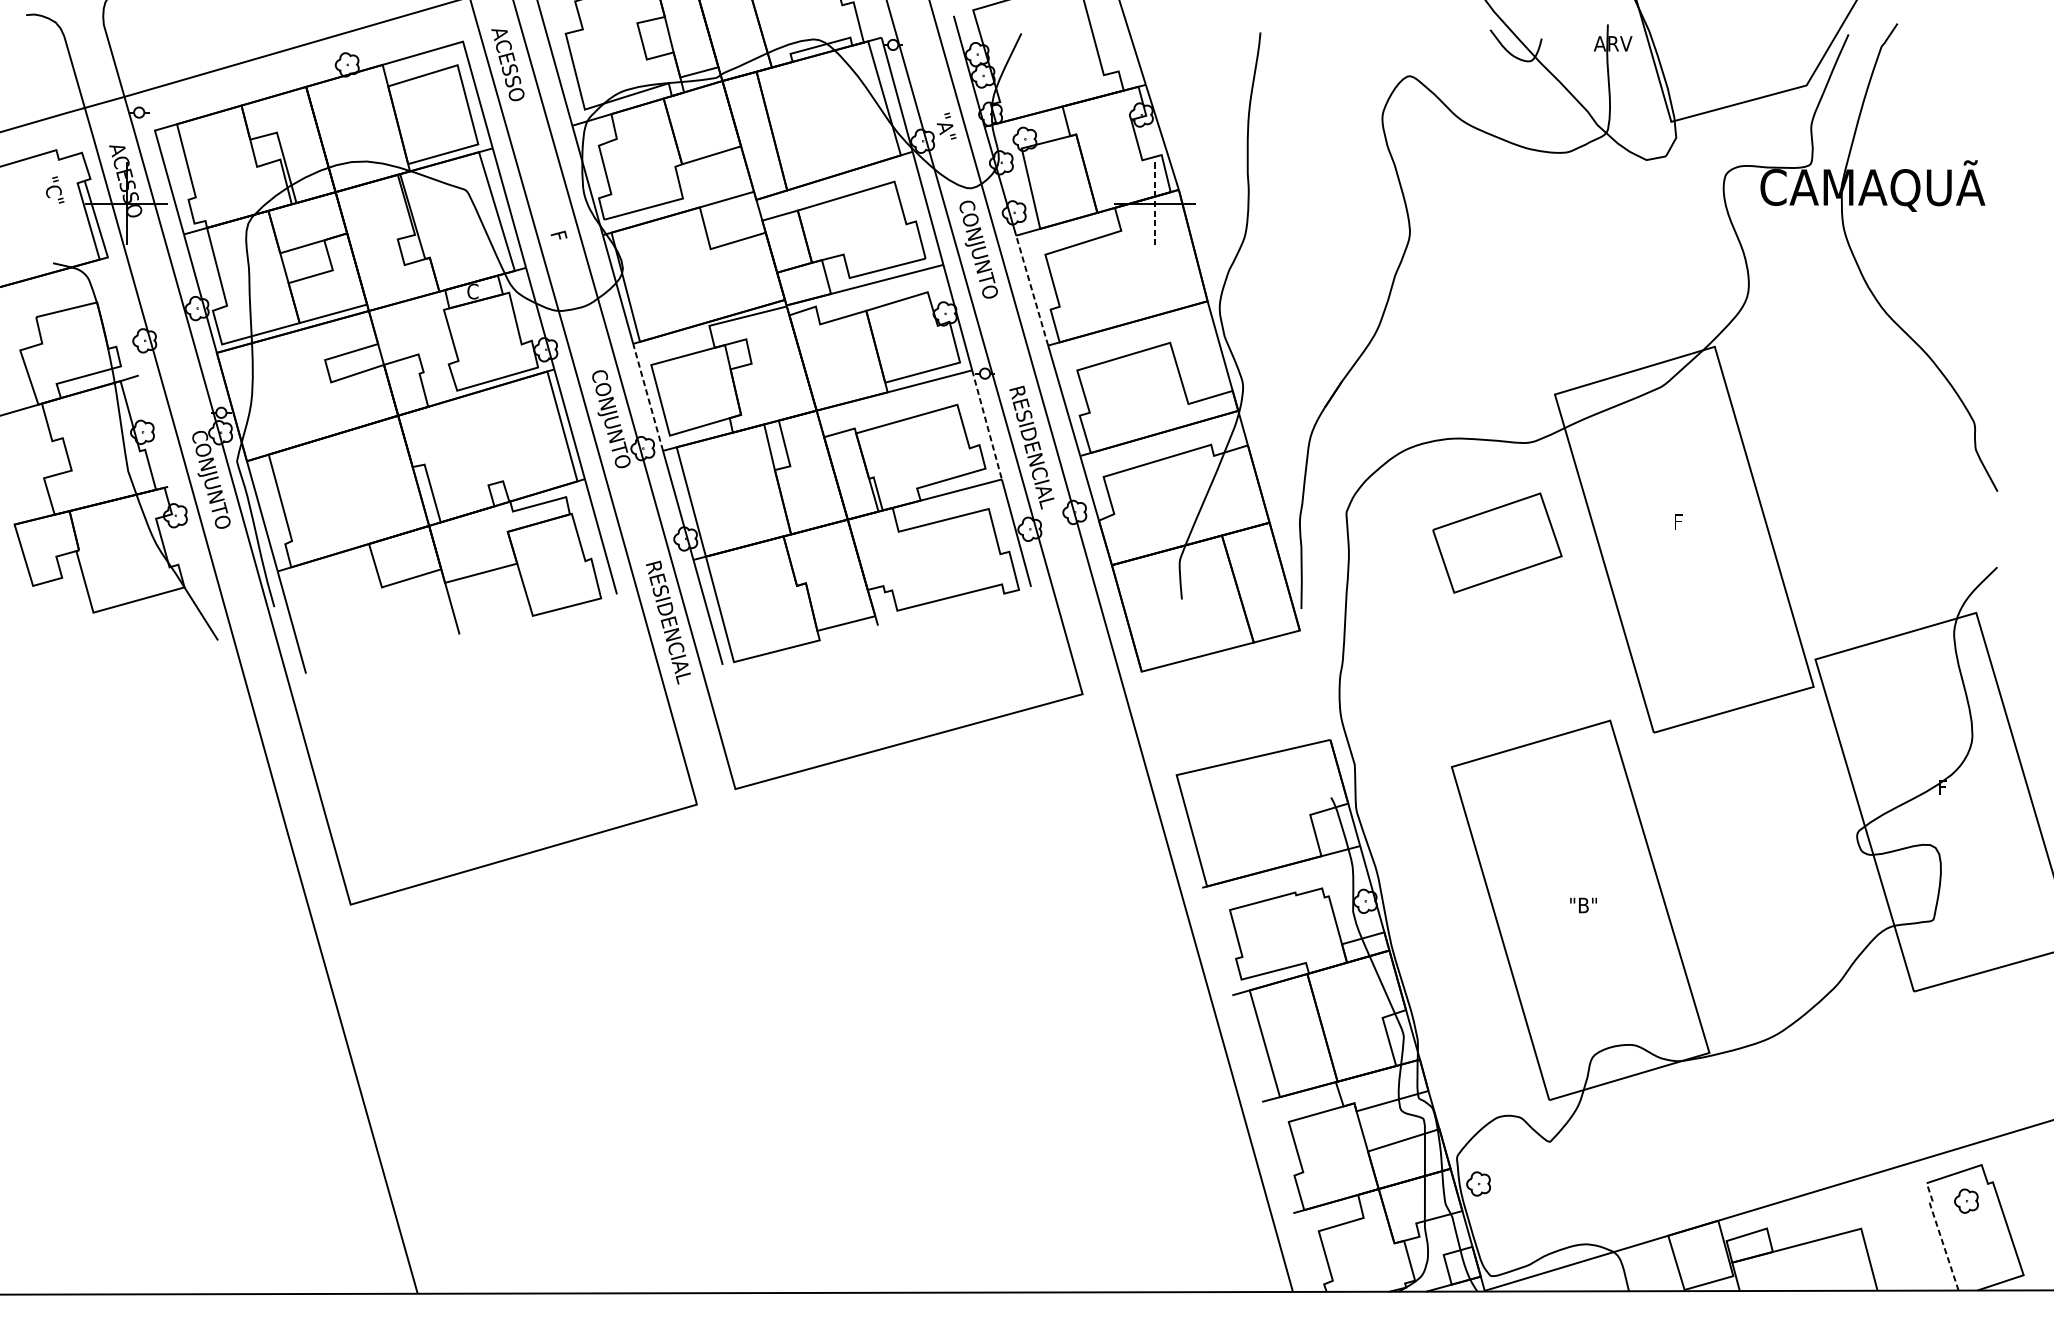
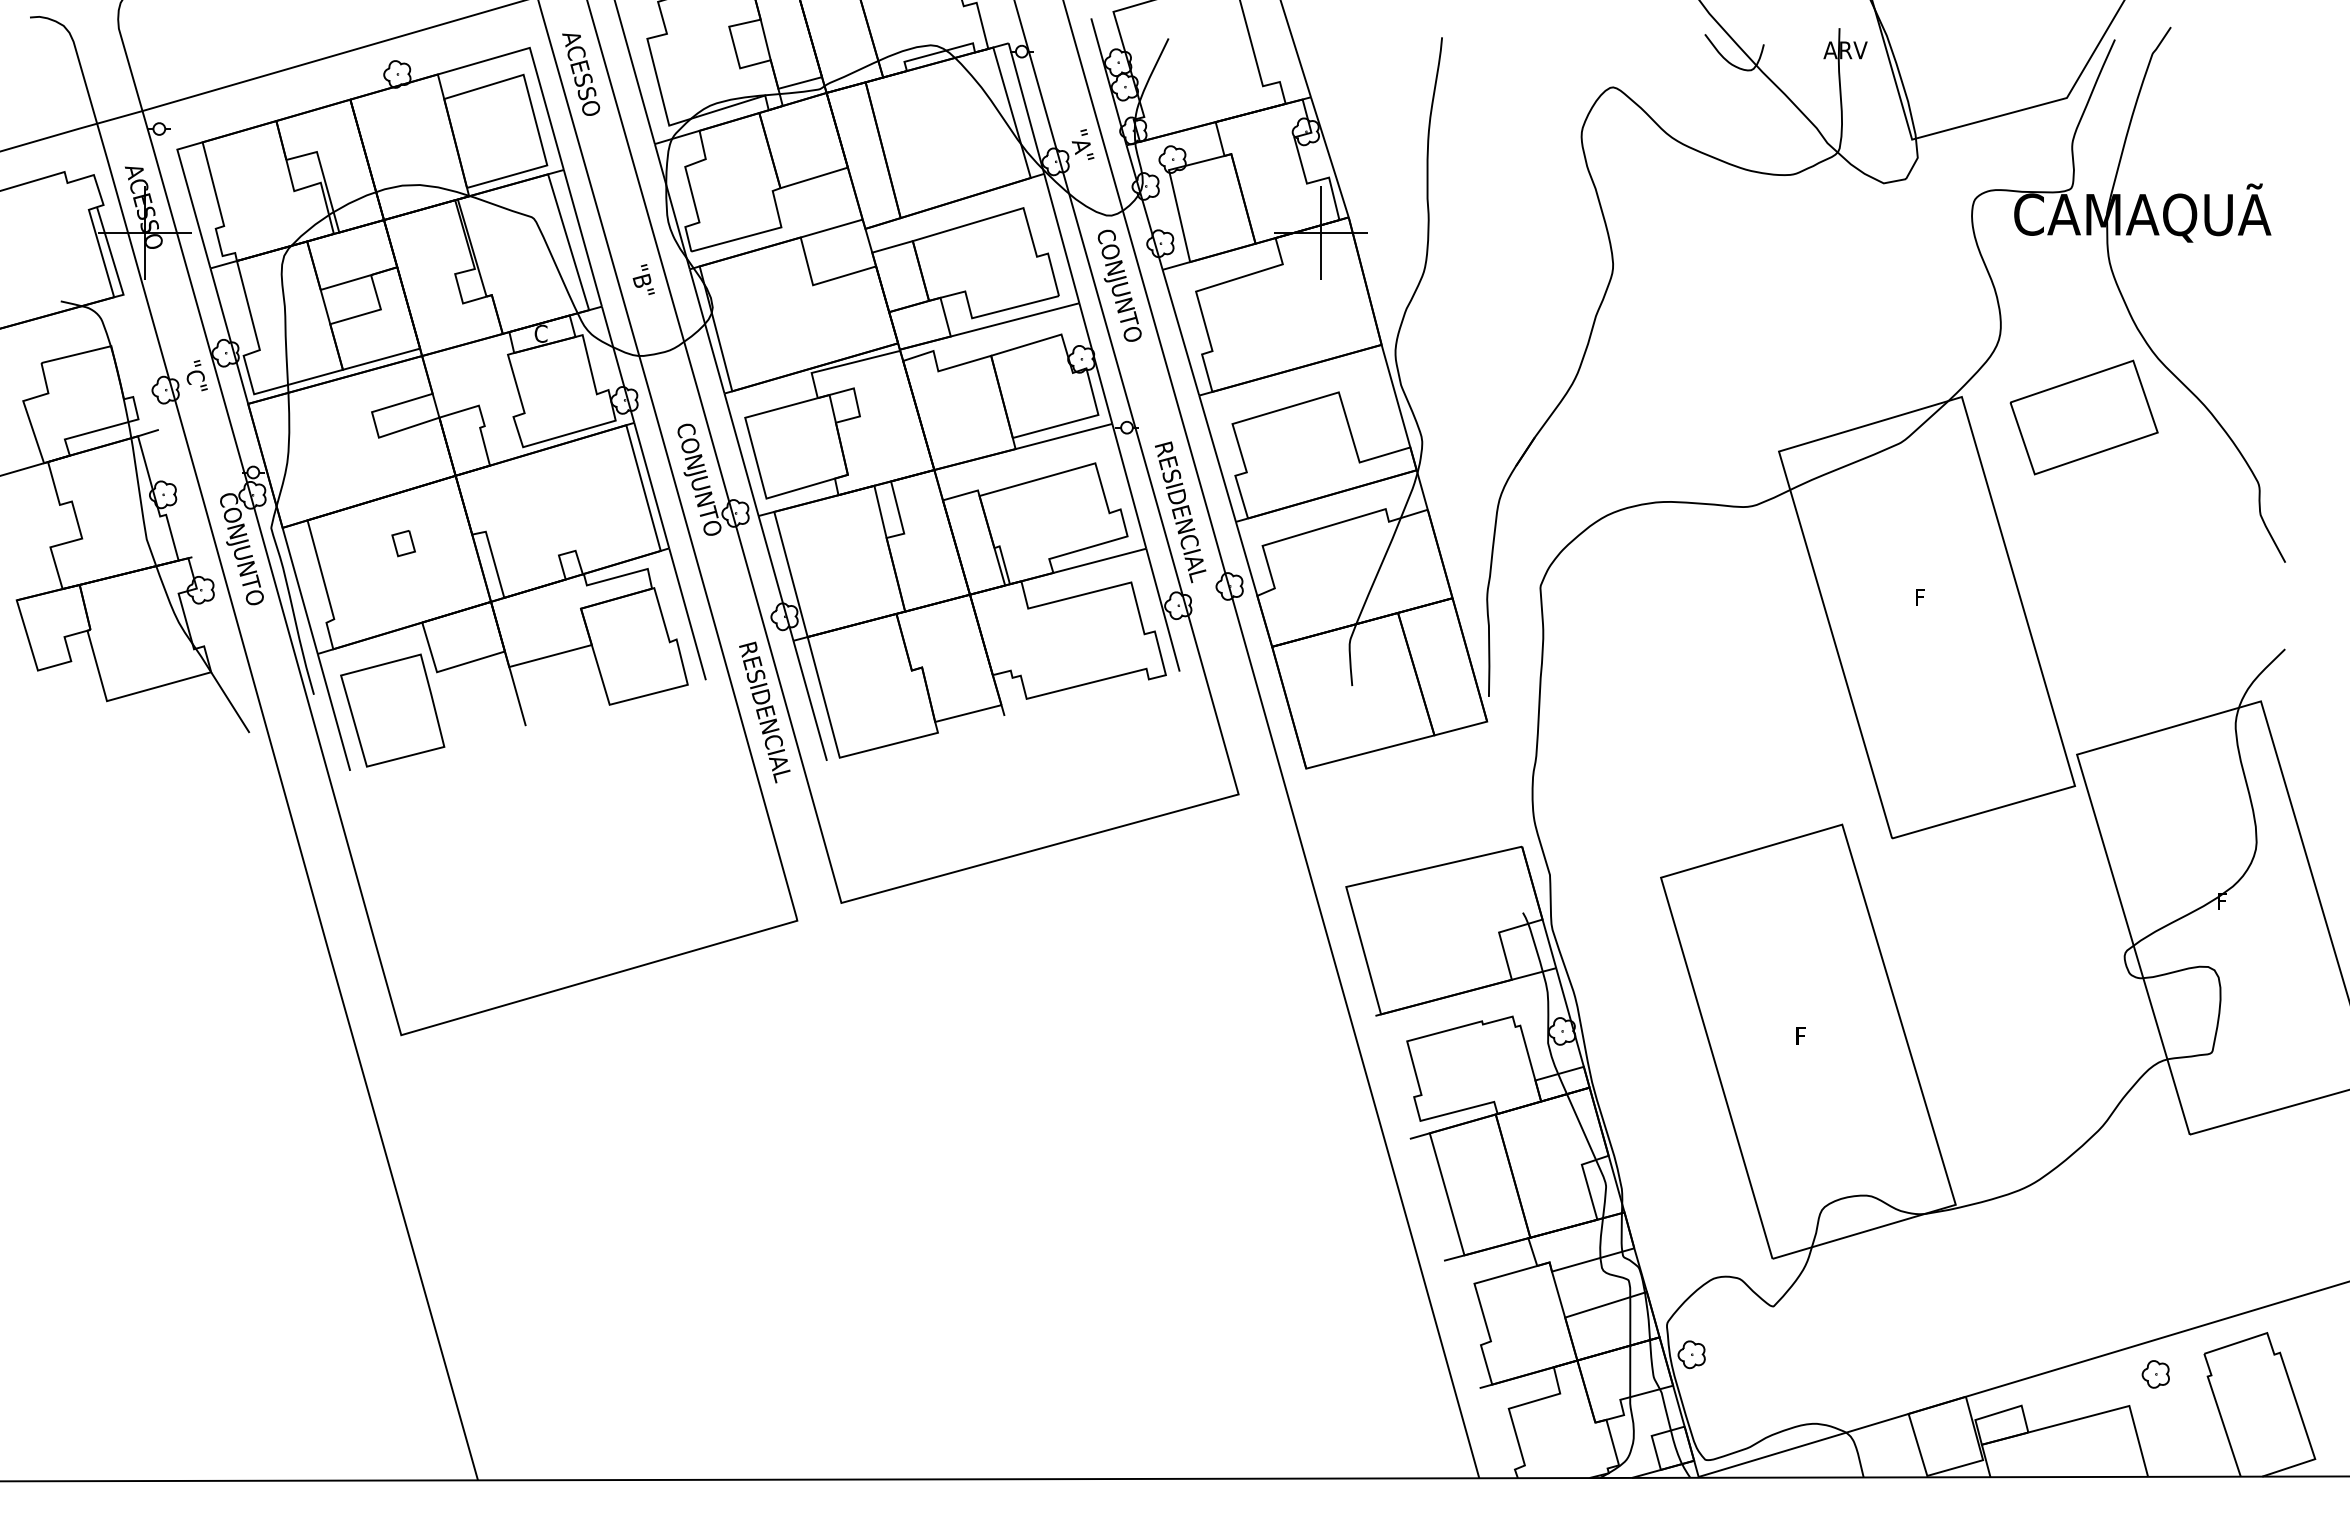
text: (54, 189) -> (196, 375), moved
line: (1155, 203) -> (1321, 233), dashed -> solid
text: (561, 244) -> (642, 280), F -> "B"
line: (1031, 290) -> (1180, 332), dashed -> solid
line: (648, 397) -> (741, 454), dashed -> solid
line: (987, 425) -> (1129, 486), dashed -> solid
part: (352, 474) -> (403, 543), added
part: (1496, 543) -> (2083, 417), moved
part: (343, 620) -> (392, 710), added
text: (1583, 904) -> (1811, 1035), "B" -> F
part: (1966, 1201) -> (2155, 1374), moved
line: (1939, 1234) -> (2219, 1412), dashed -> solid

